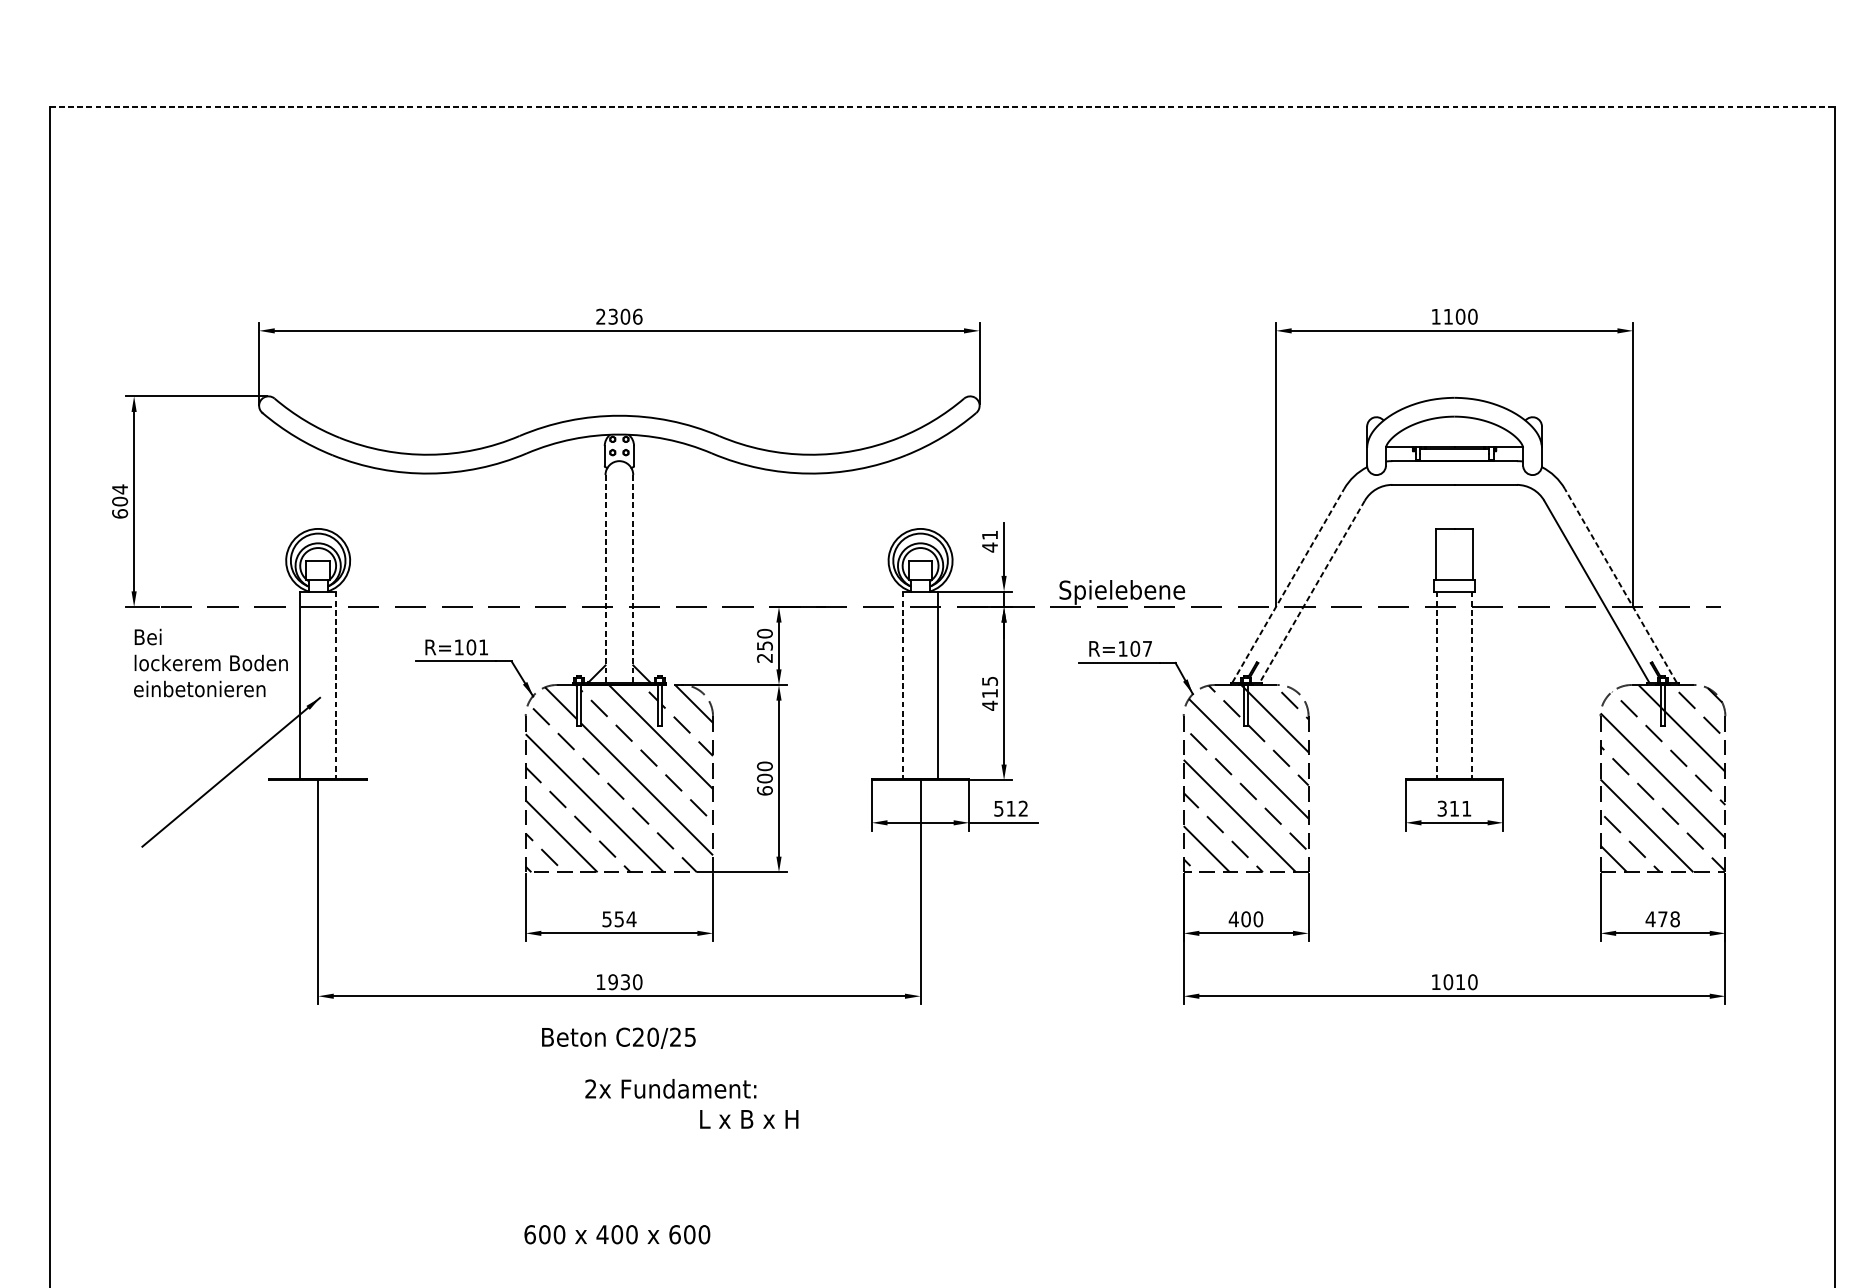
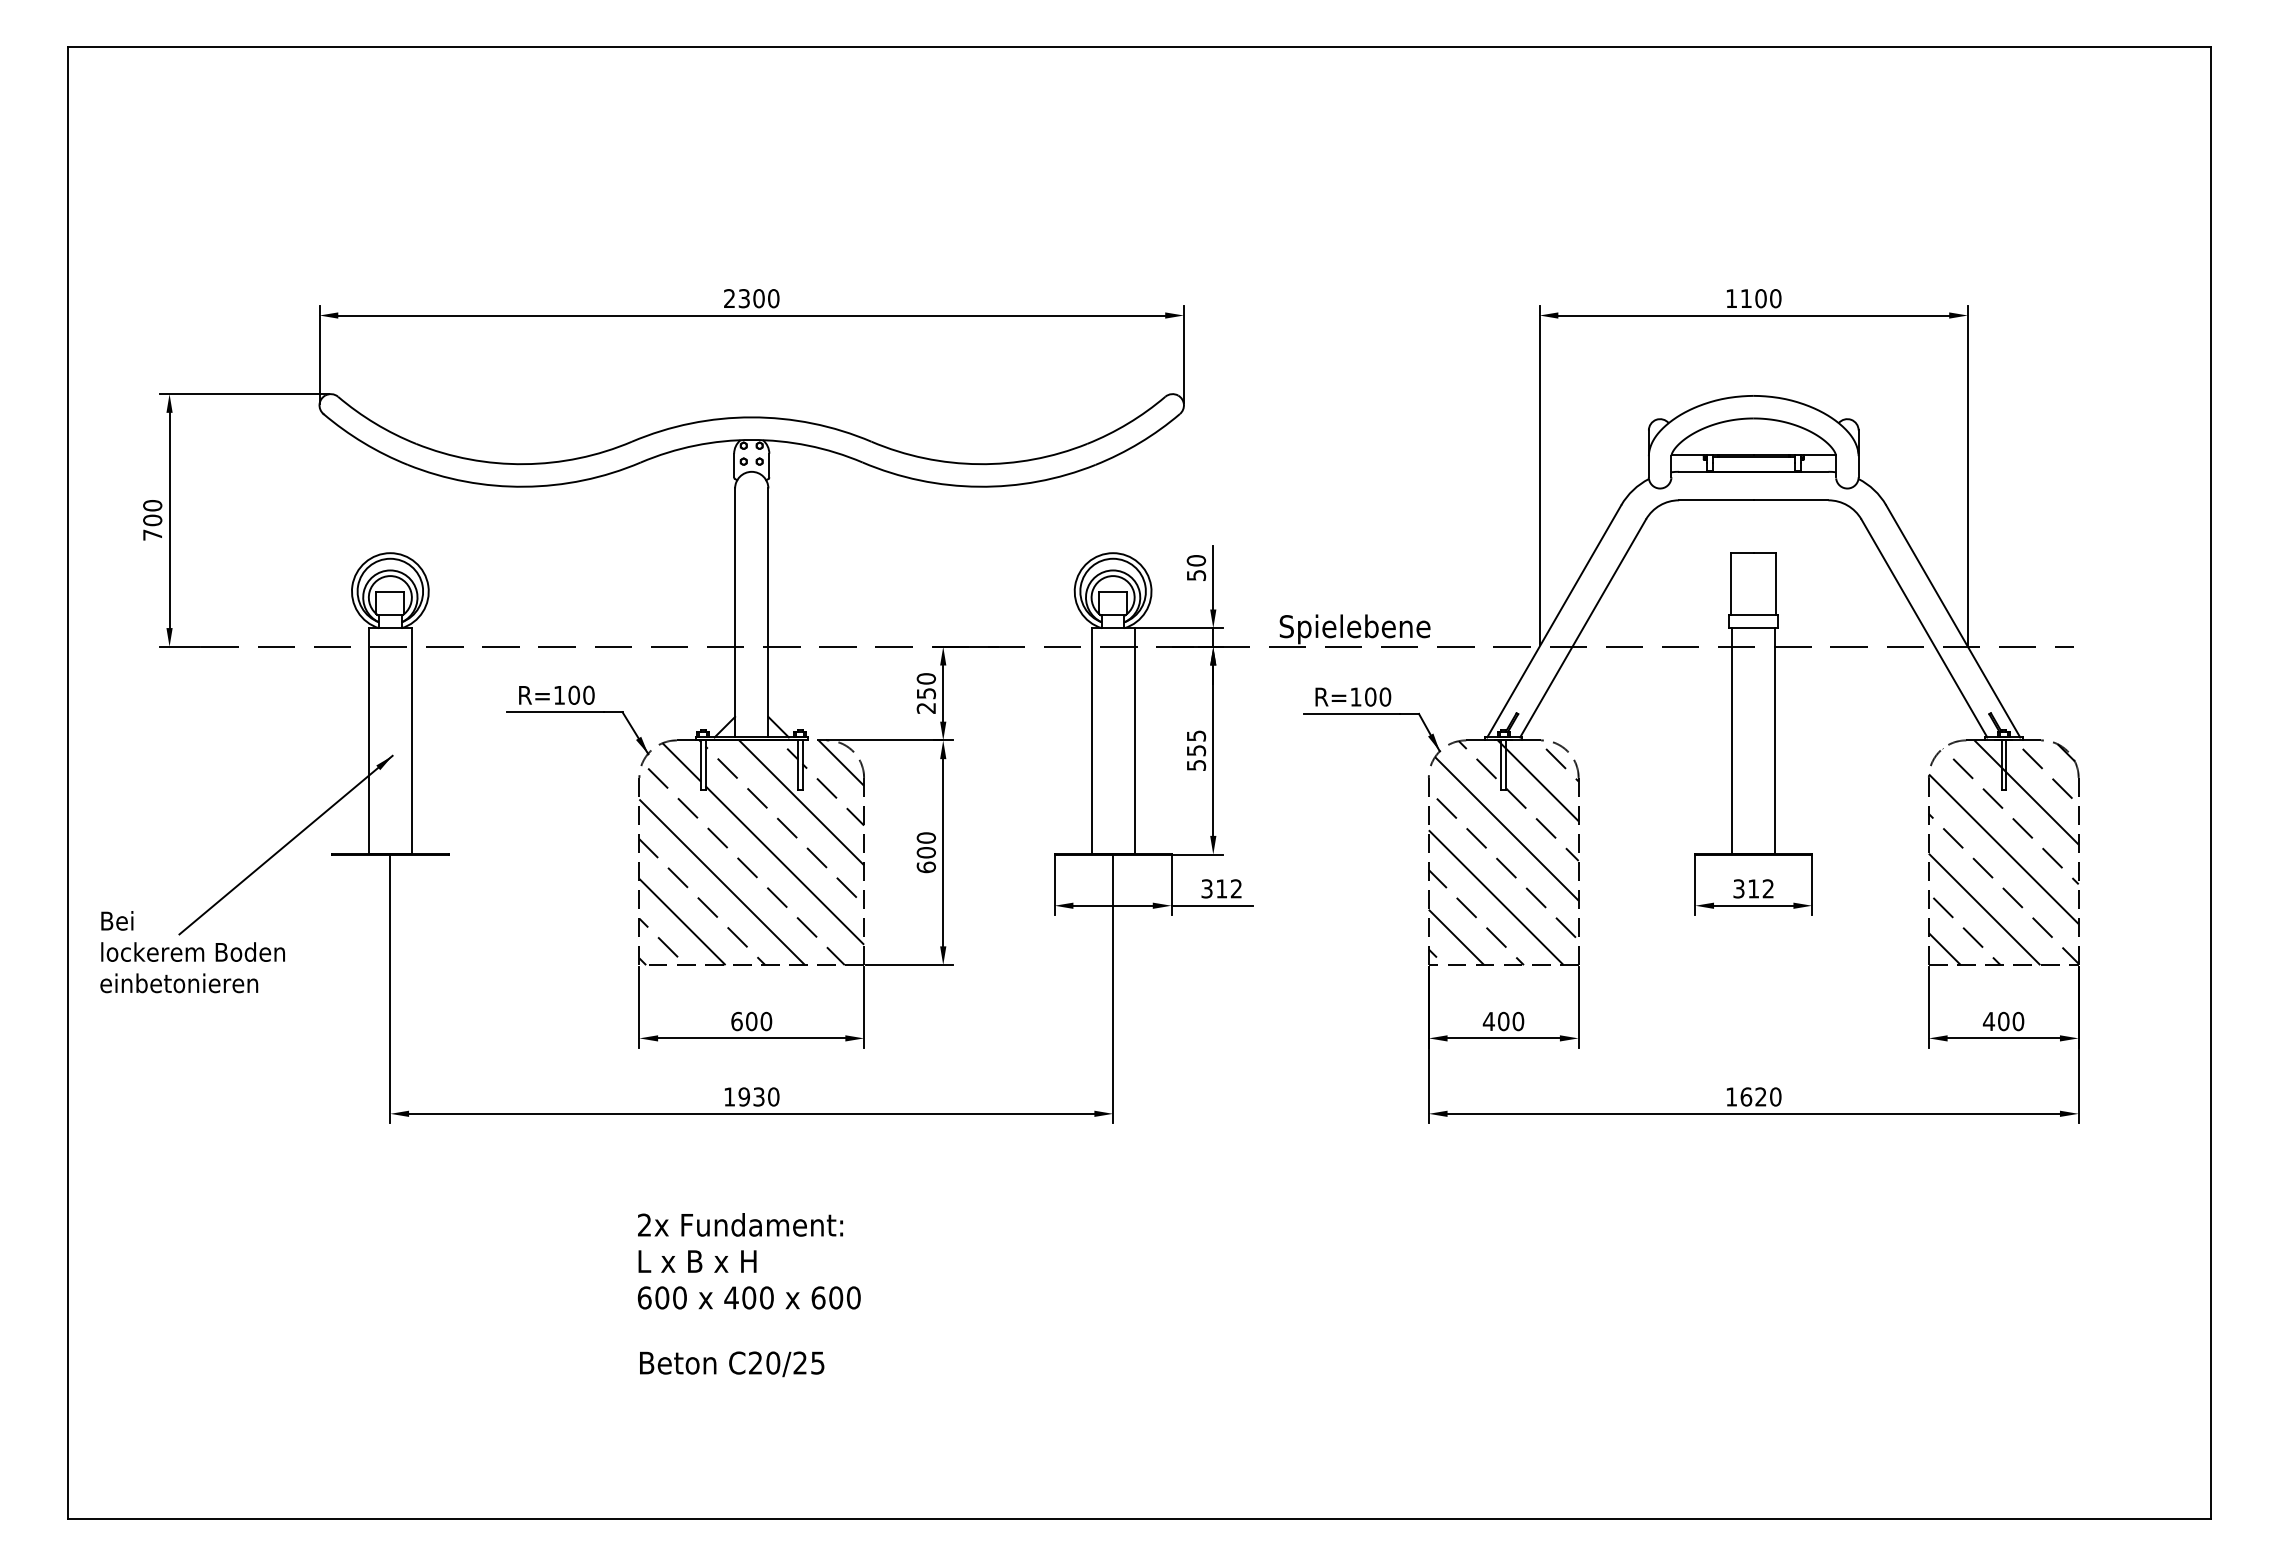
line: (942, 107) -> (1139, 47), dashed -> solid
text: (637, 316) -> (773, 298), 2306 -> 2300
text: (119, 500) -> (152, 519), 604 -> 700
text: (990, 541) -> (1196, 568), 41 -> 50
line: (605, 578) -> (735, 612), dashed -> solid
line: (633, 578) -> (768, 612), dashed -> solid
line: (1288, 585) -> (1554, 620), dashed -> solid
line: (1620, 585) -> (1952, 620), dashed -> solid
line: (1312, 591) -> (1583, 628), dashed -> solid
text: (483, 646) -> (588, 694), R=101 -> R=100
text: (1147, 648) -> (1385, 696), R=107 -> R=100
text: (210, 663) -> (192, 952), moved
line: (335, 685) -> (411, 740), dashed -> solid
line: (902, 685) -> (1091, 740), dashed -> solid
line: (1436, 685) -> (1732, 740), dashed -> solid
line: (1472, 685) -> (1775, 740), dashed -> solid
text: (990, 700) -> (1196, 758), 415 -> 555
text: (999, 808) -> (1207, 888), 512 -> 312
text: (1466, 808) -> (1767, 888), 311 -> 312
text: (619, 919) -> (751, 1021), 554 -> 600
text: (1669, 919) -> (2011, 1021), 478 -> 400
text: (1454, 981) -> (1753, 1096), 1010 -> 1620
text: (619, 1038) -> (732, 1364), moved
text: (670, 1088) -> (740, 1224), moved
text: (749, 1119) -> (697, 1261), moved
text: (616, 1234) -> (748, 1297), moved

